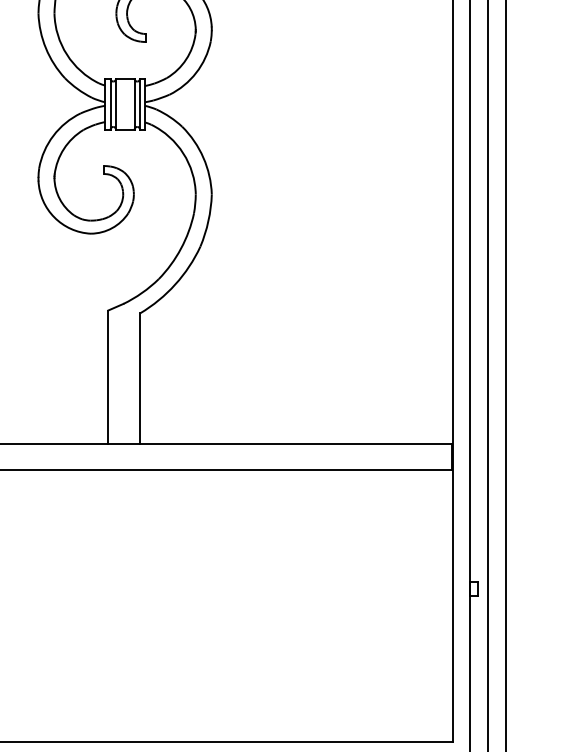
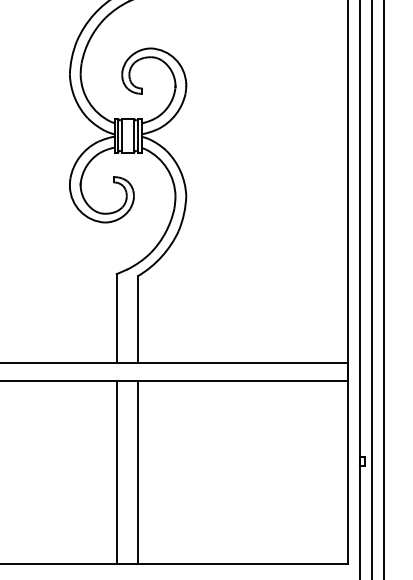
line: (107, 606) -> (116, 472), added
line: (140, 606) -> (138, 472), added

